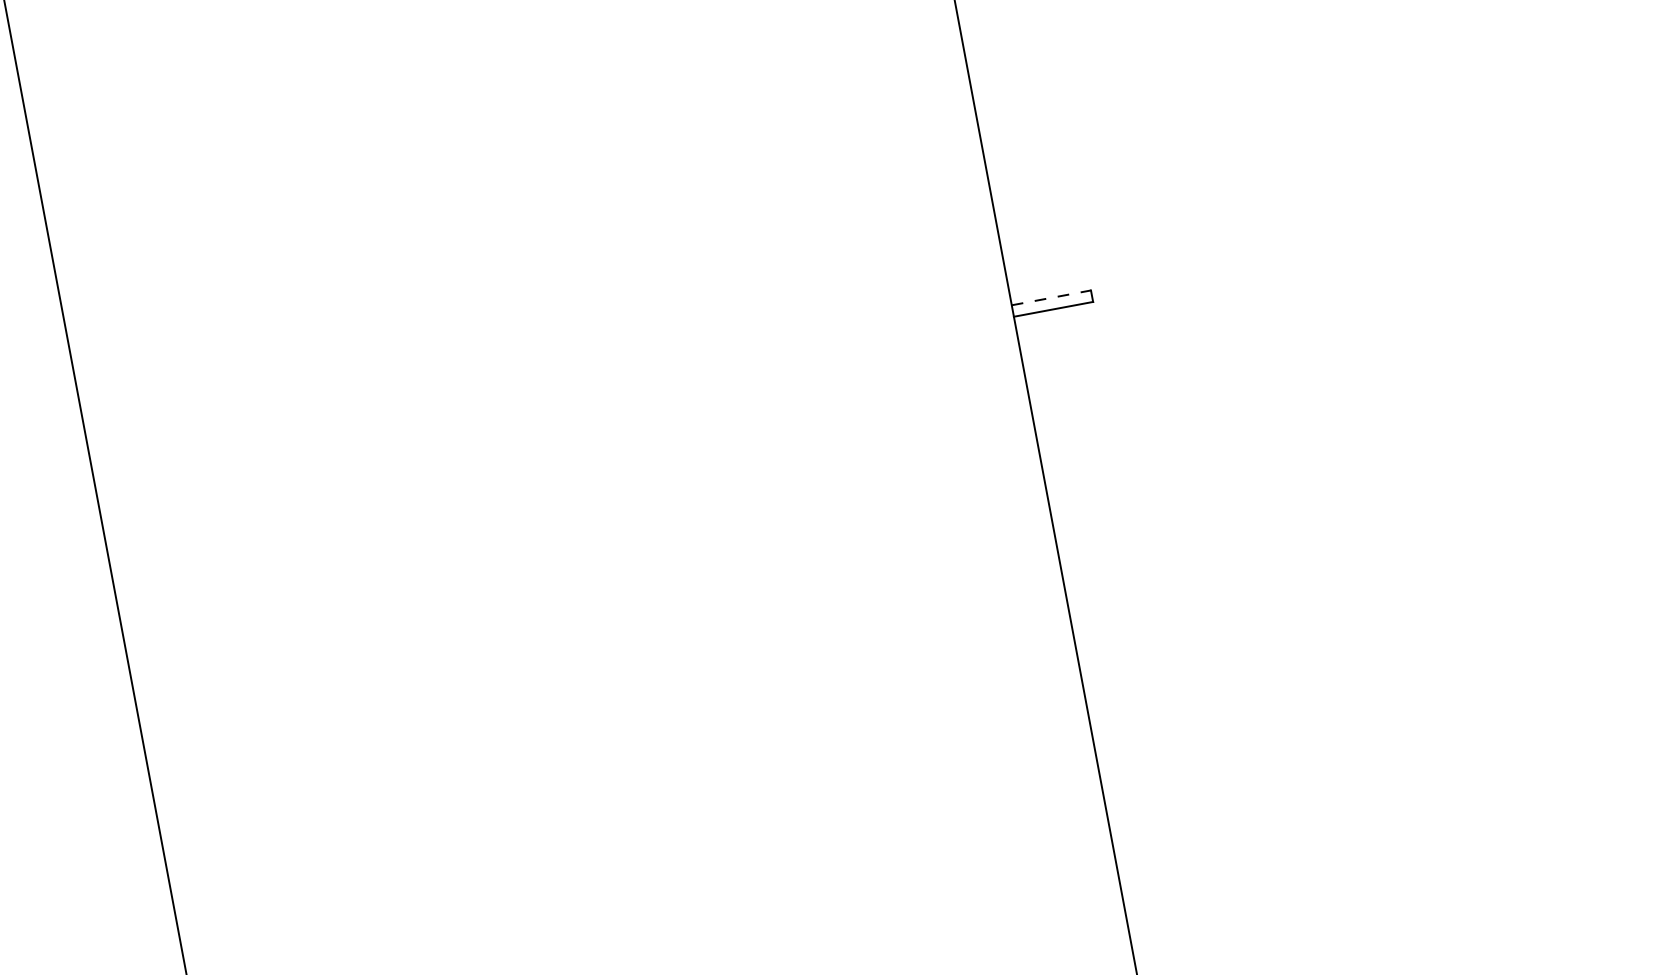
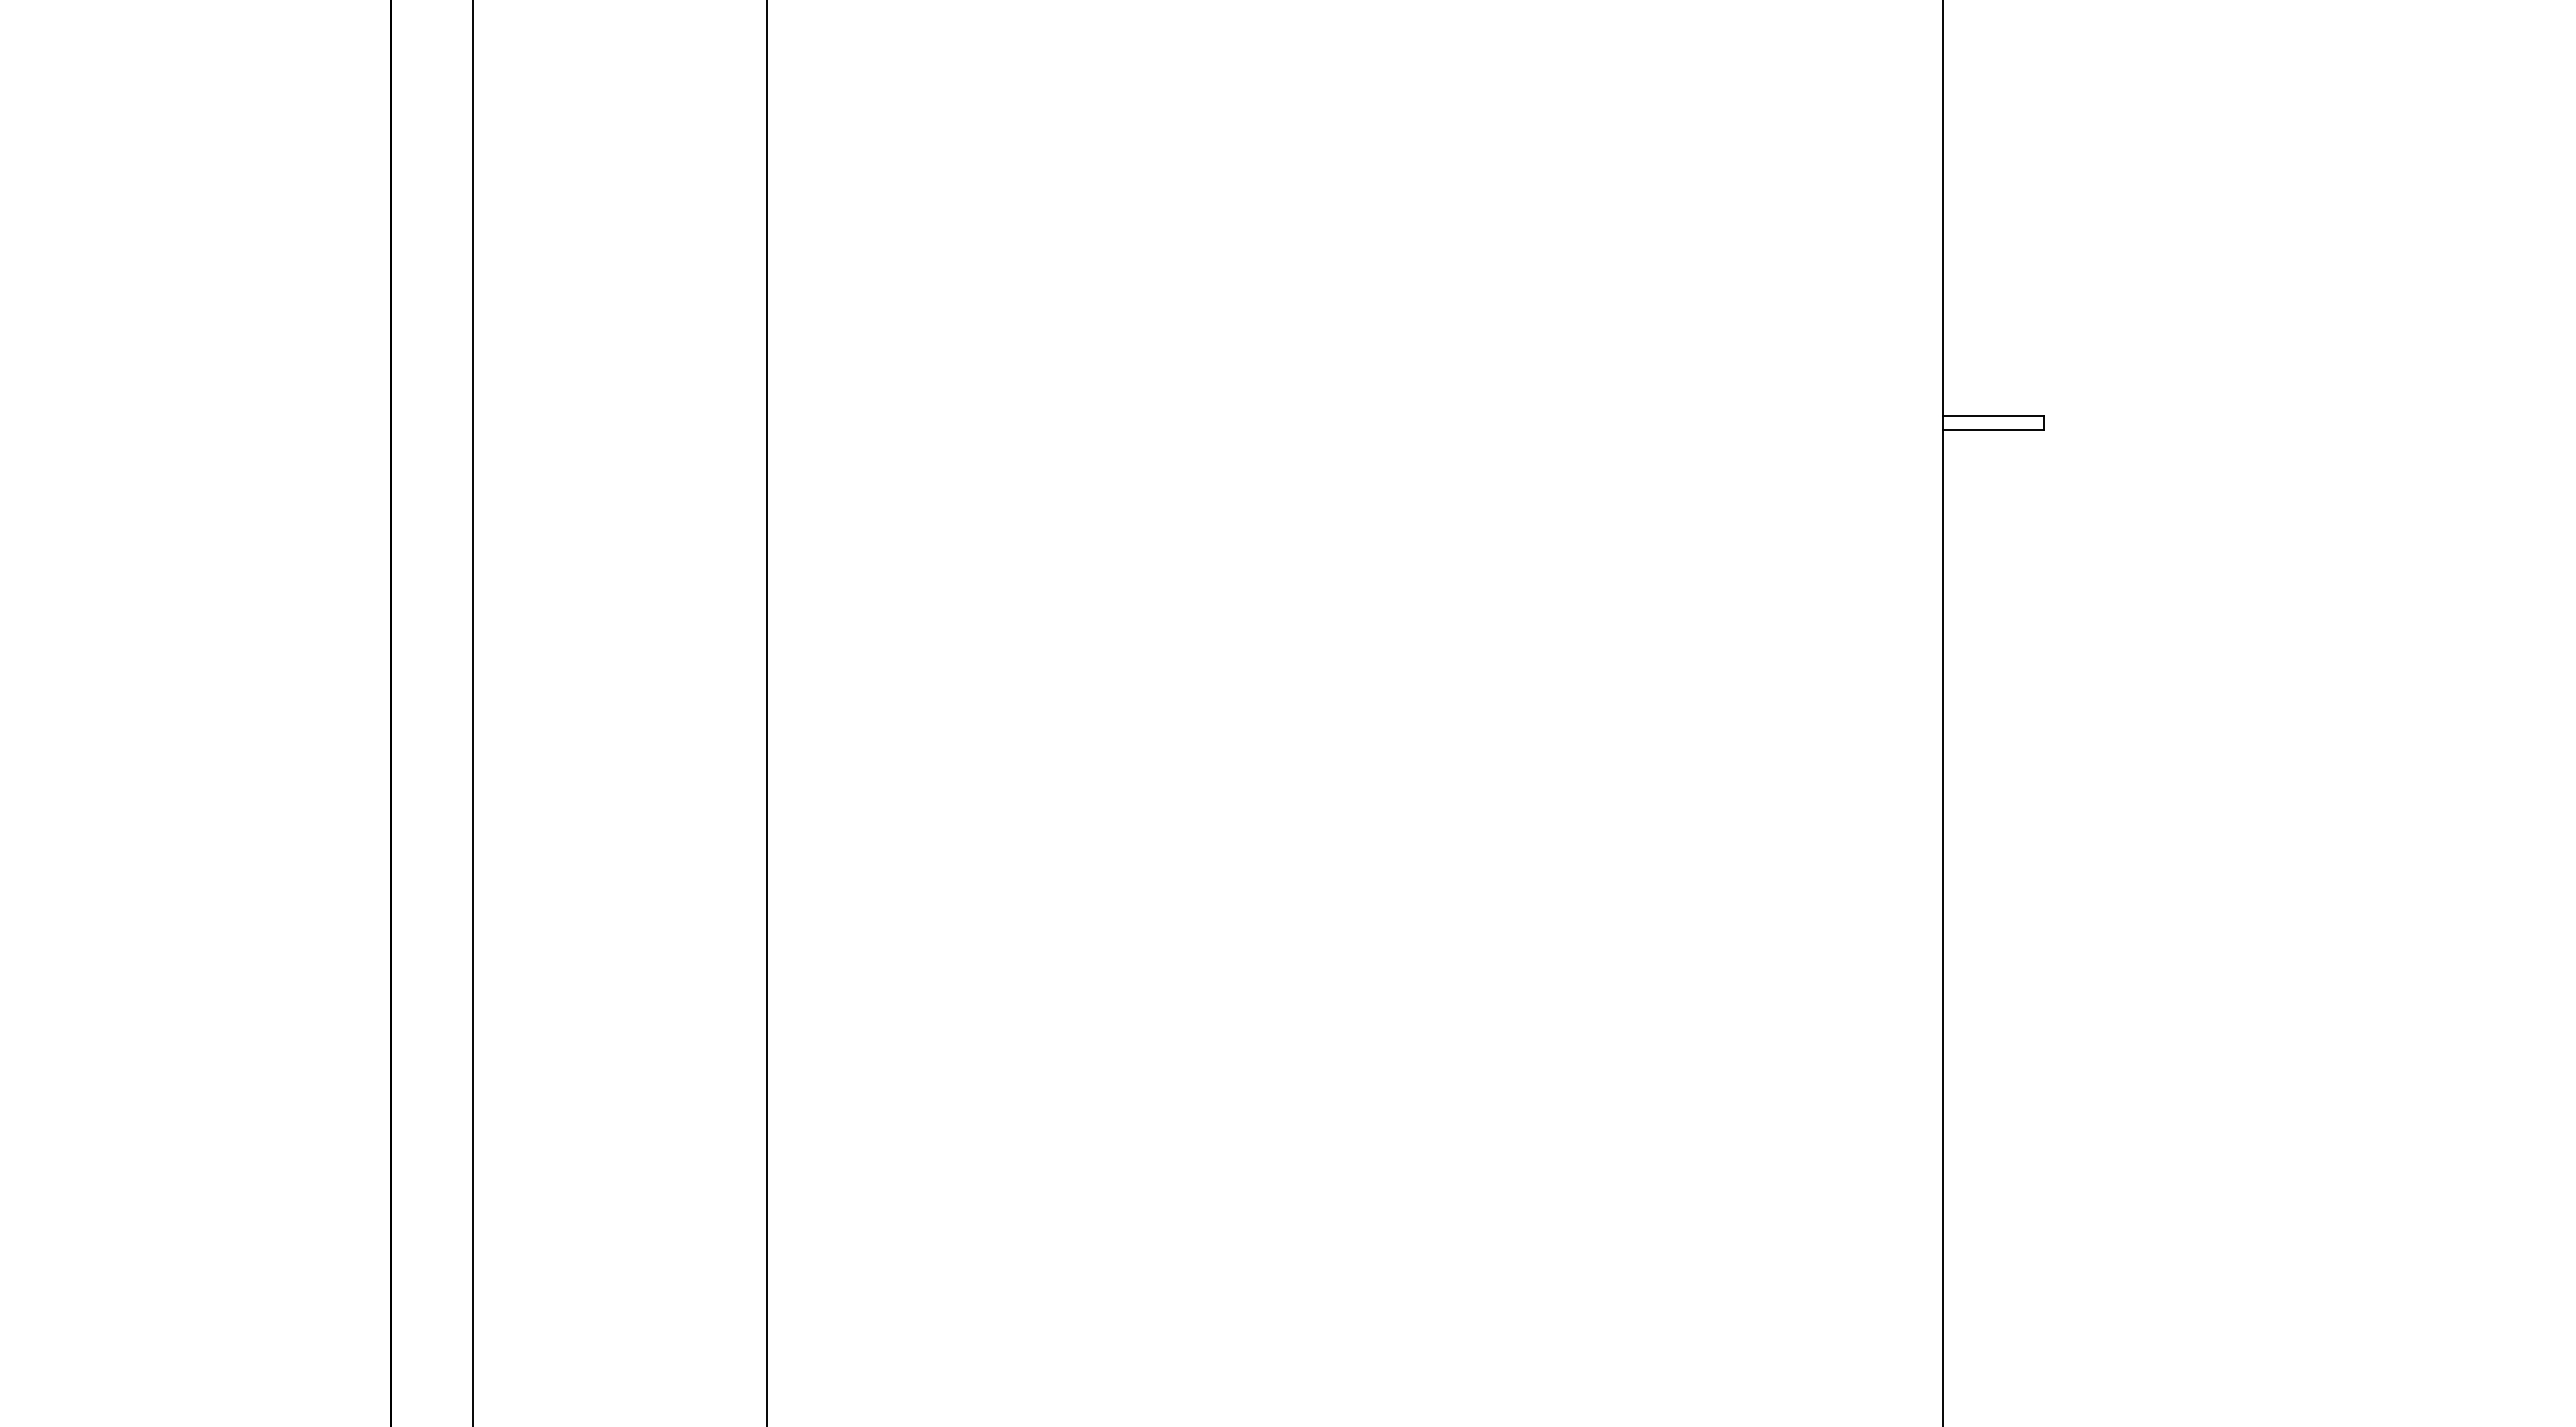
line: (1051, 297) -> (1993, 415), dashed -> solid

